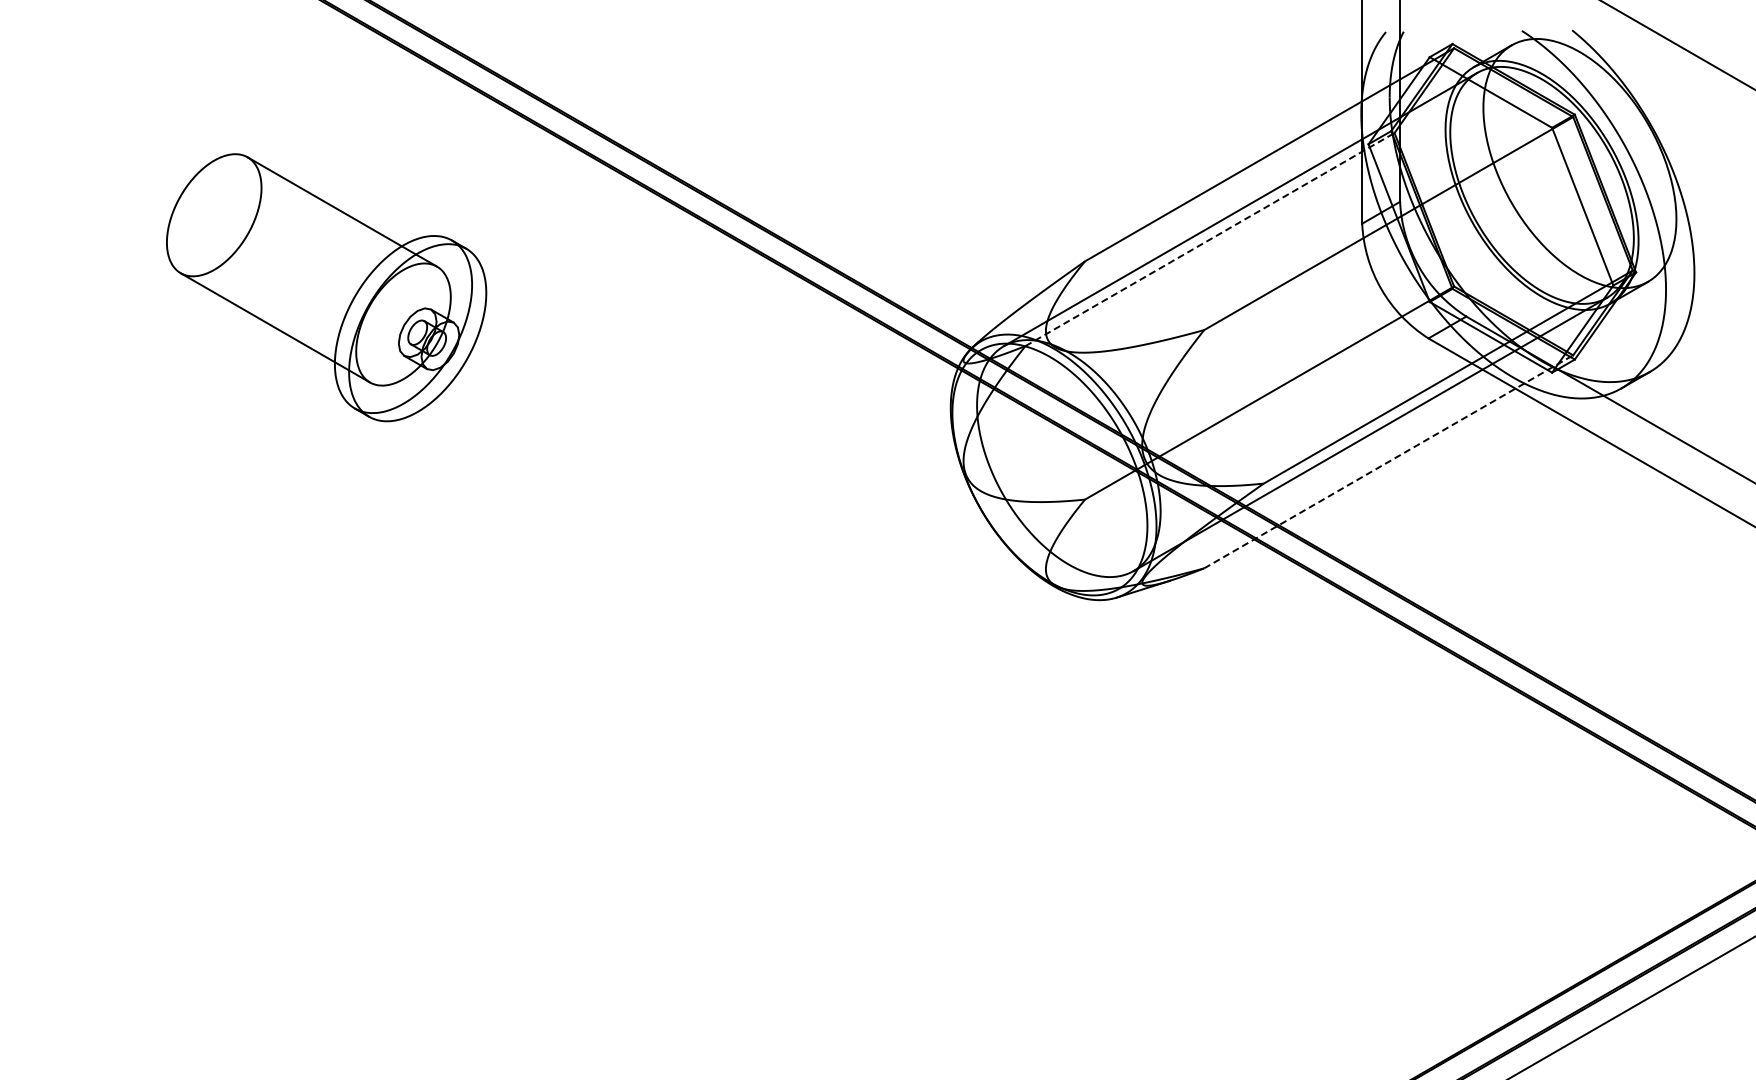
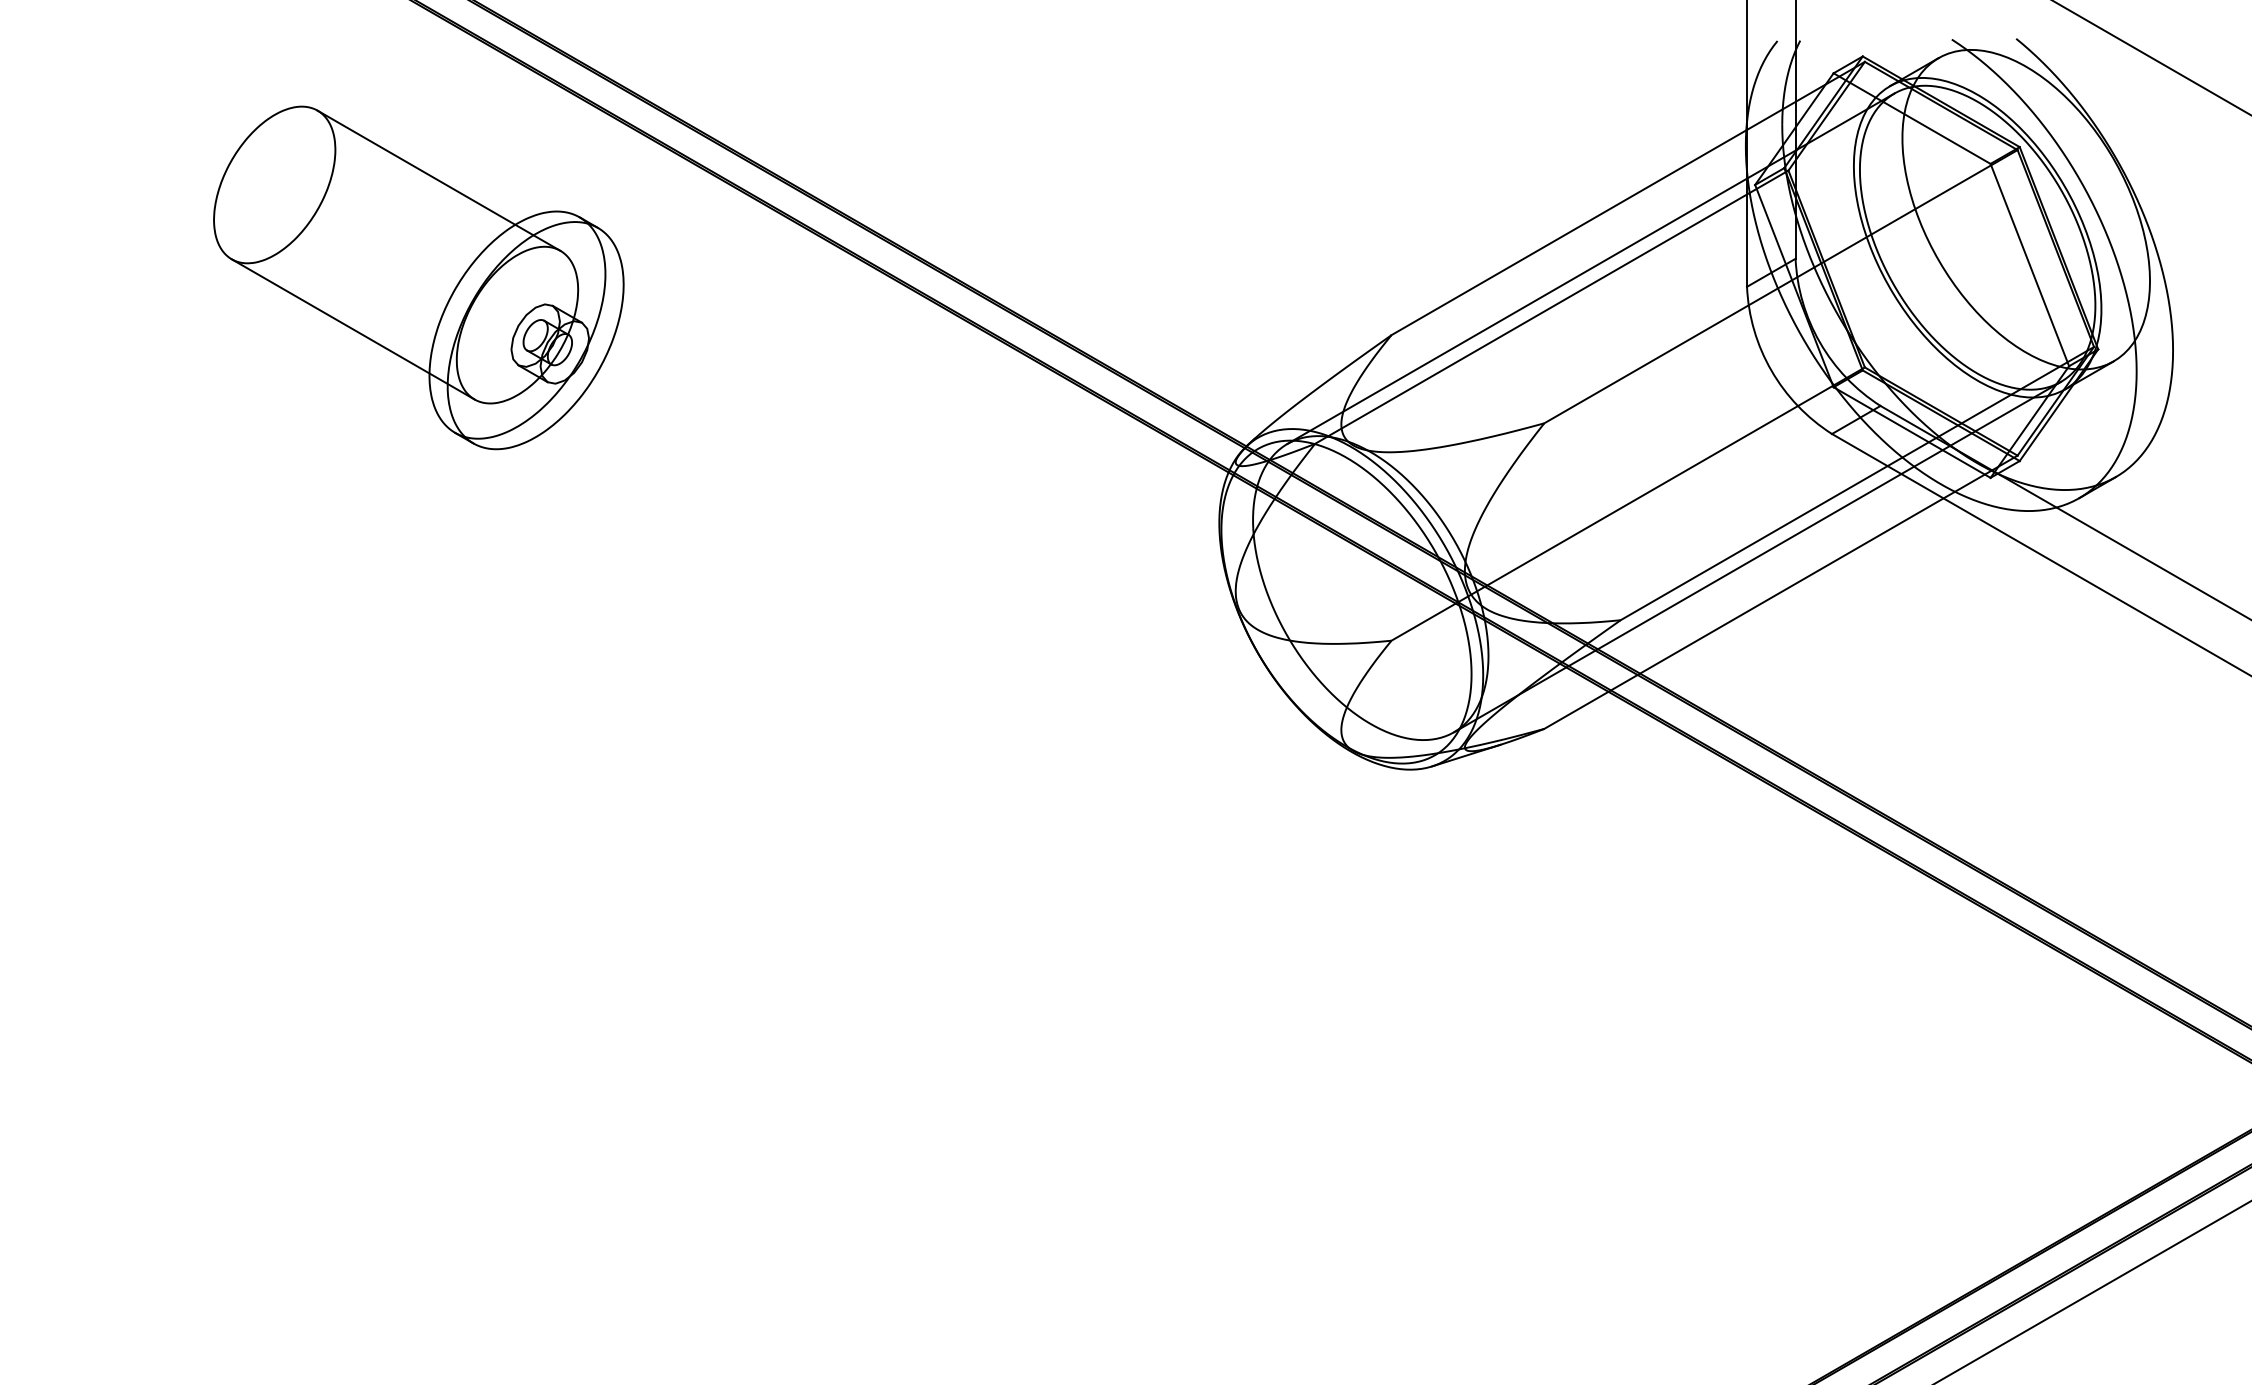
line: (1210, 239) -> (1552, 307), dashed -> solid
part: (326, 287) -> (418, 277), moved
line: (1389, 461) -> (1781, 591), dashed -> solid

